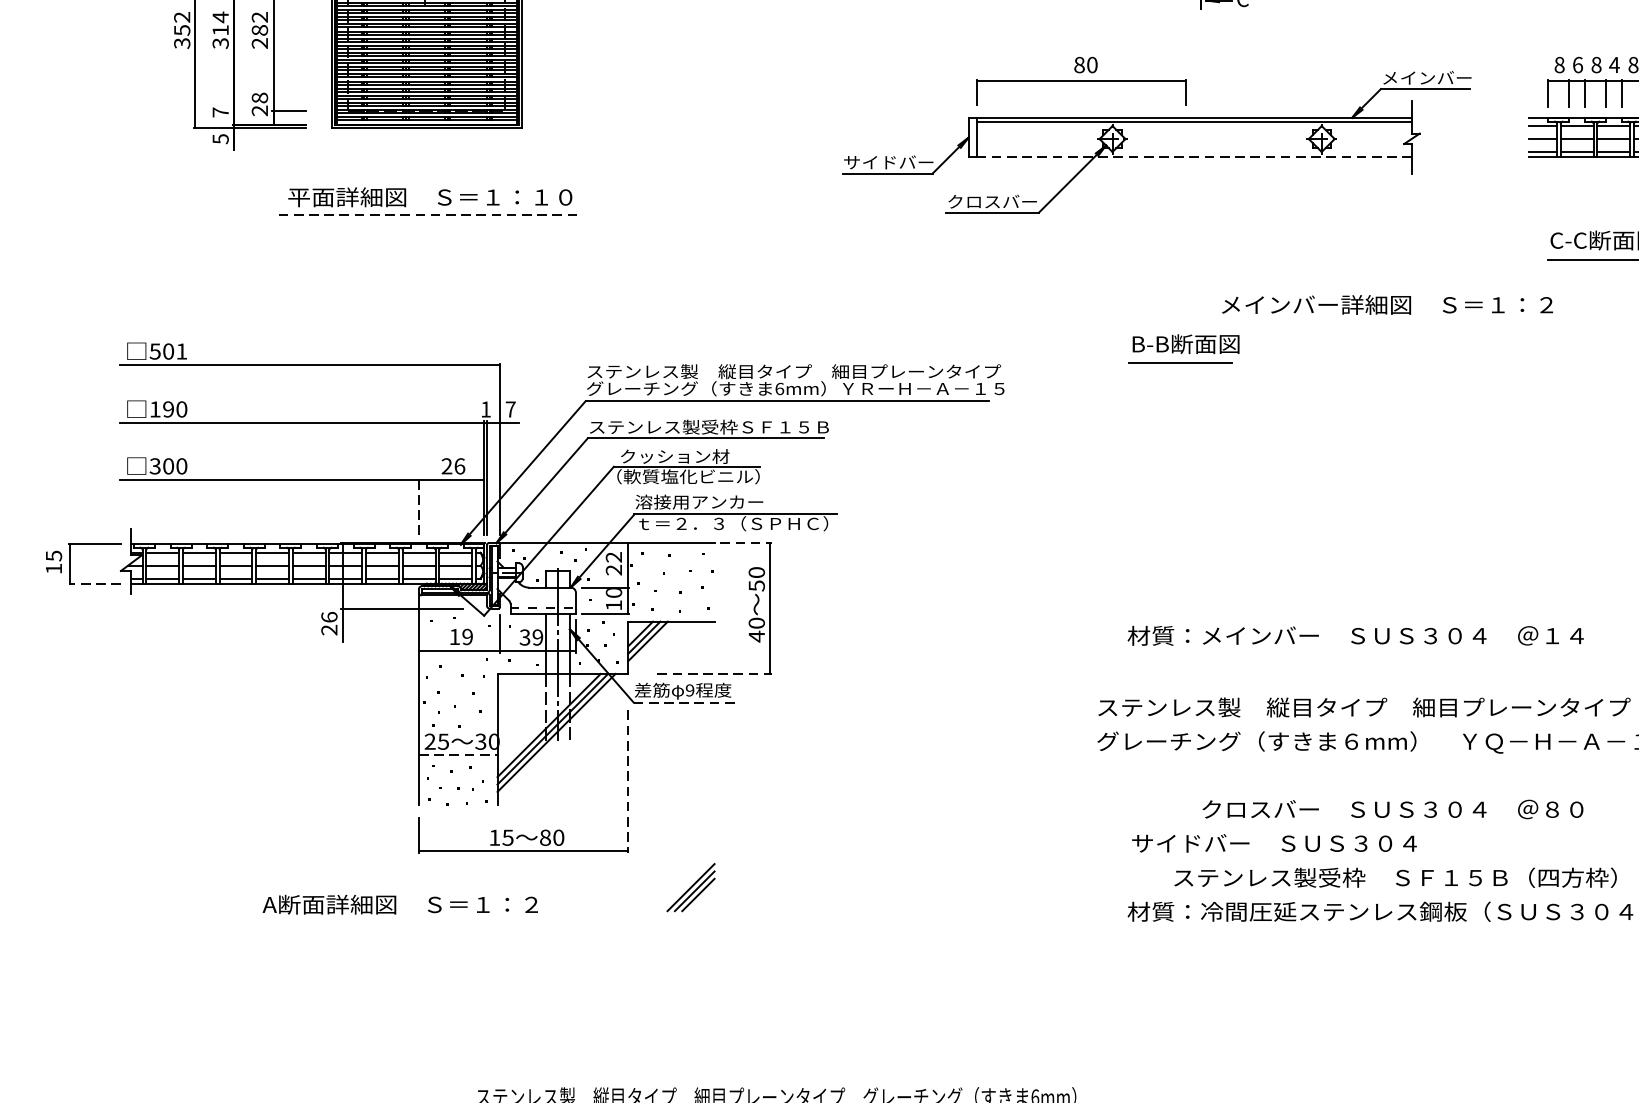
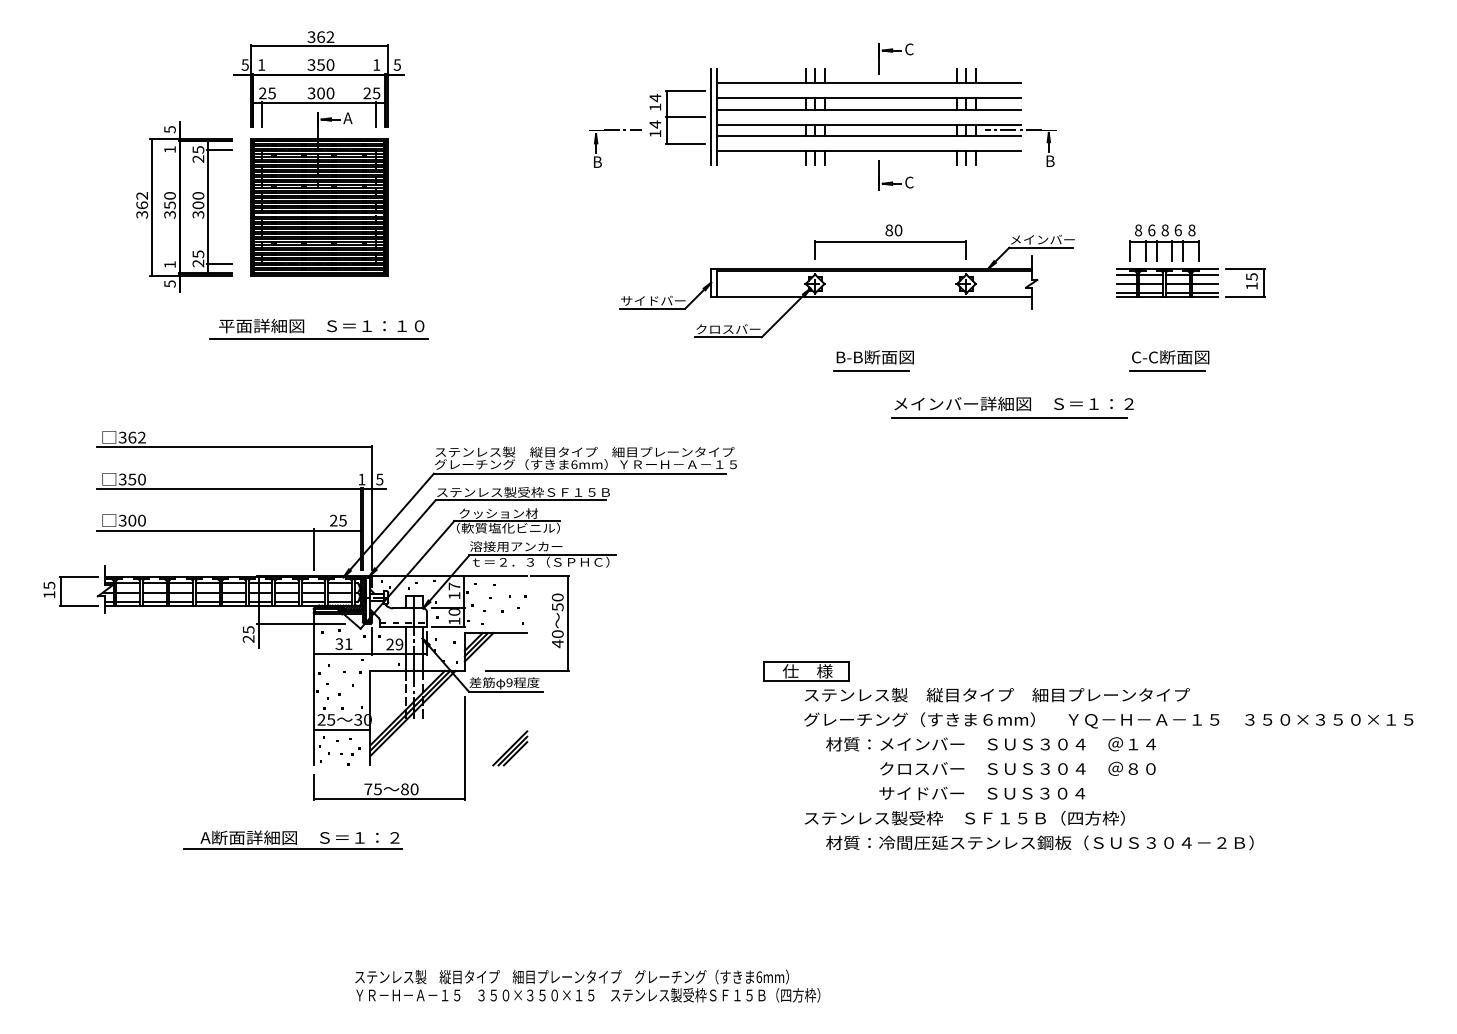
text: (219, 23) -> (169, 200), 314 -> 350
text: (182, 30) -> (142, 205), 352 -> 362
text: (260, 30) -> (198, 205), 282 -> 300
text: (1614, 65) -> (1178, 230), 4 -> 6
part: (1081, 80) -> (890, 241), moved
text: (260, 98) -> (198, 254), 28 -> 25
text: (219, 112) -> (169, 264), 7 -> 1
line: (1194, 157) -> (874, 297), dashed -> solid
line: (427, 214) -> (319, 338), dashed -> solid
line: (1381, 323) -> (1009, 417), added
part: (1183, 348) -> (873, 360), moved
text: (168, 351) -> (132, 437), 501 -> 362
text: (161, 409) -> (127, 479), 190 -> 350
text: (510, 409) -> (379, 479), 7 -> 5
text: (459, 466) -> (342, 520), 26 -> 25
line: (419, 506) -> (313, 549), dashed -> solid
line: (746, 543) -> (550, 576), dashed -> solid
text: (613, 562) -> (454, 590), 22 -> 17
line: (94, 583) -> (78, 605), dashed -> solid
text: (329, 616) -> (248, 629), 26 -> 25
text: (1354, 636) -> (990, 744), moved
text: (460, 637) -> (343, 644), 19 -> 31
text: (524, 637) -> (389, 644), 39 -> 29
line: (714, 673) -> (527, 670), dashed -> solid
part: (1100, 674) -> (806, 671), added
line: (685, 702) -> (506, 691), dashed -> solid
line: (459, 755) -> (342, 729), dashed -> solid
line: (627, 781) -> (464, 748), dashed -> solid
text: (495, 837) -> (368, 789), 15 -> 75
text: (1274, 843) -> (982, 793), moved
text: (1395, 878) -> (964, 818), moved
part: (691, 887) -> (510, 748), moved
line: (389, 920) -> (292, 849), added

